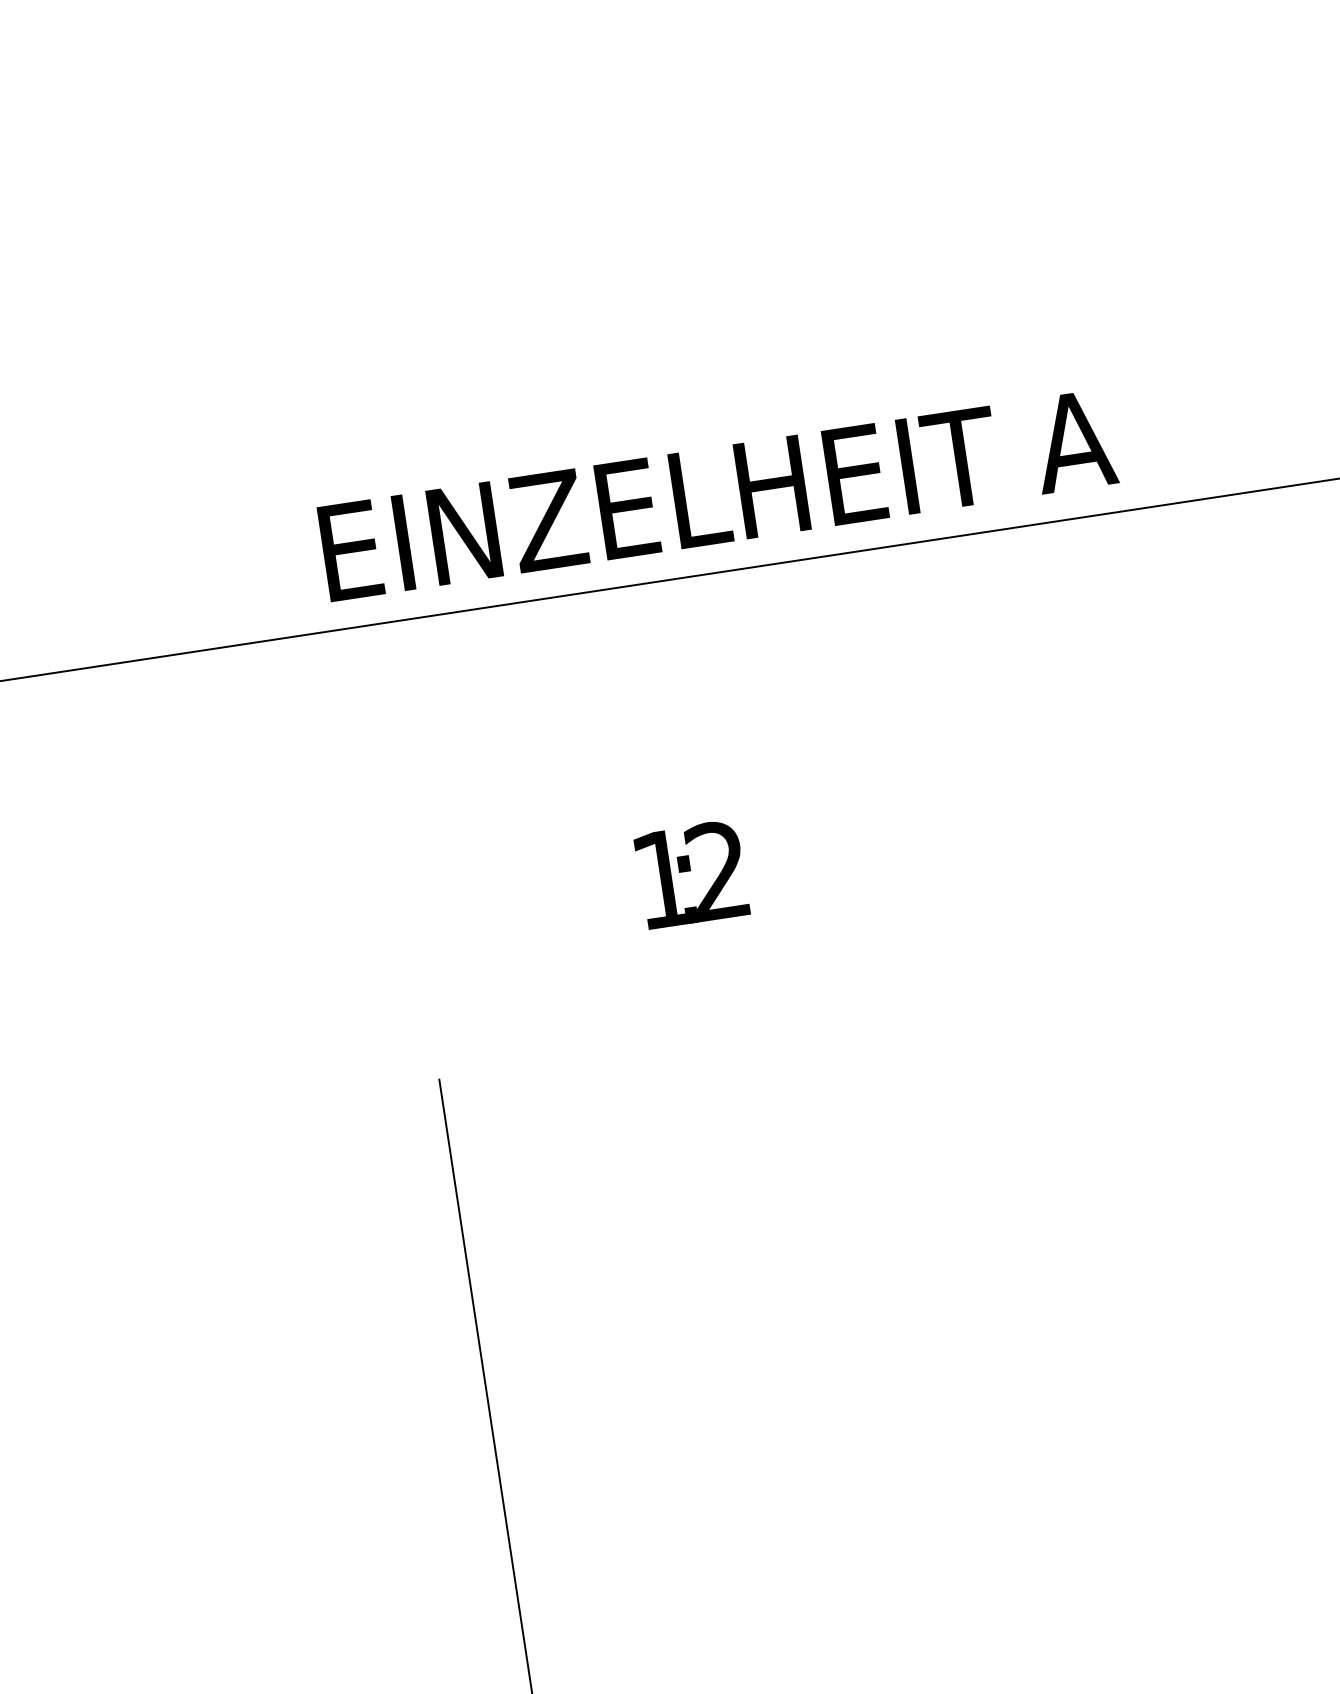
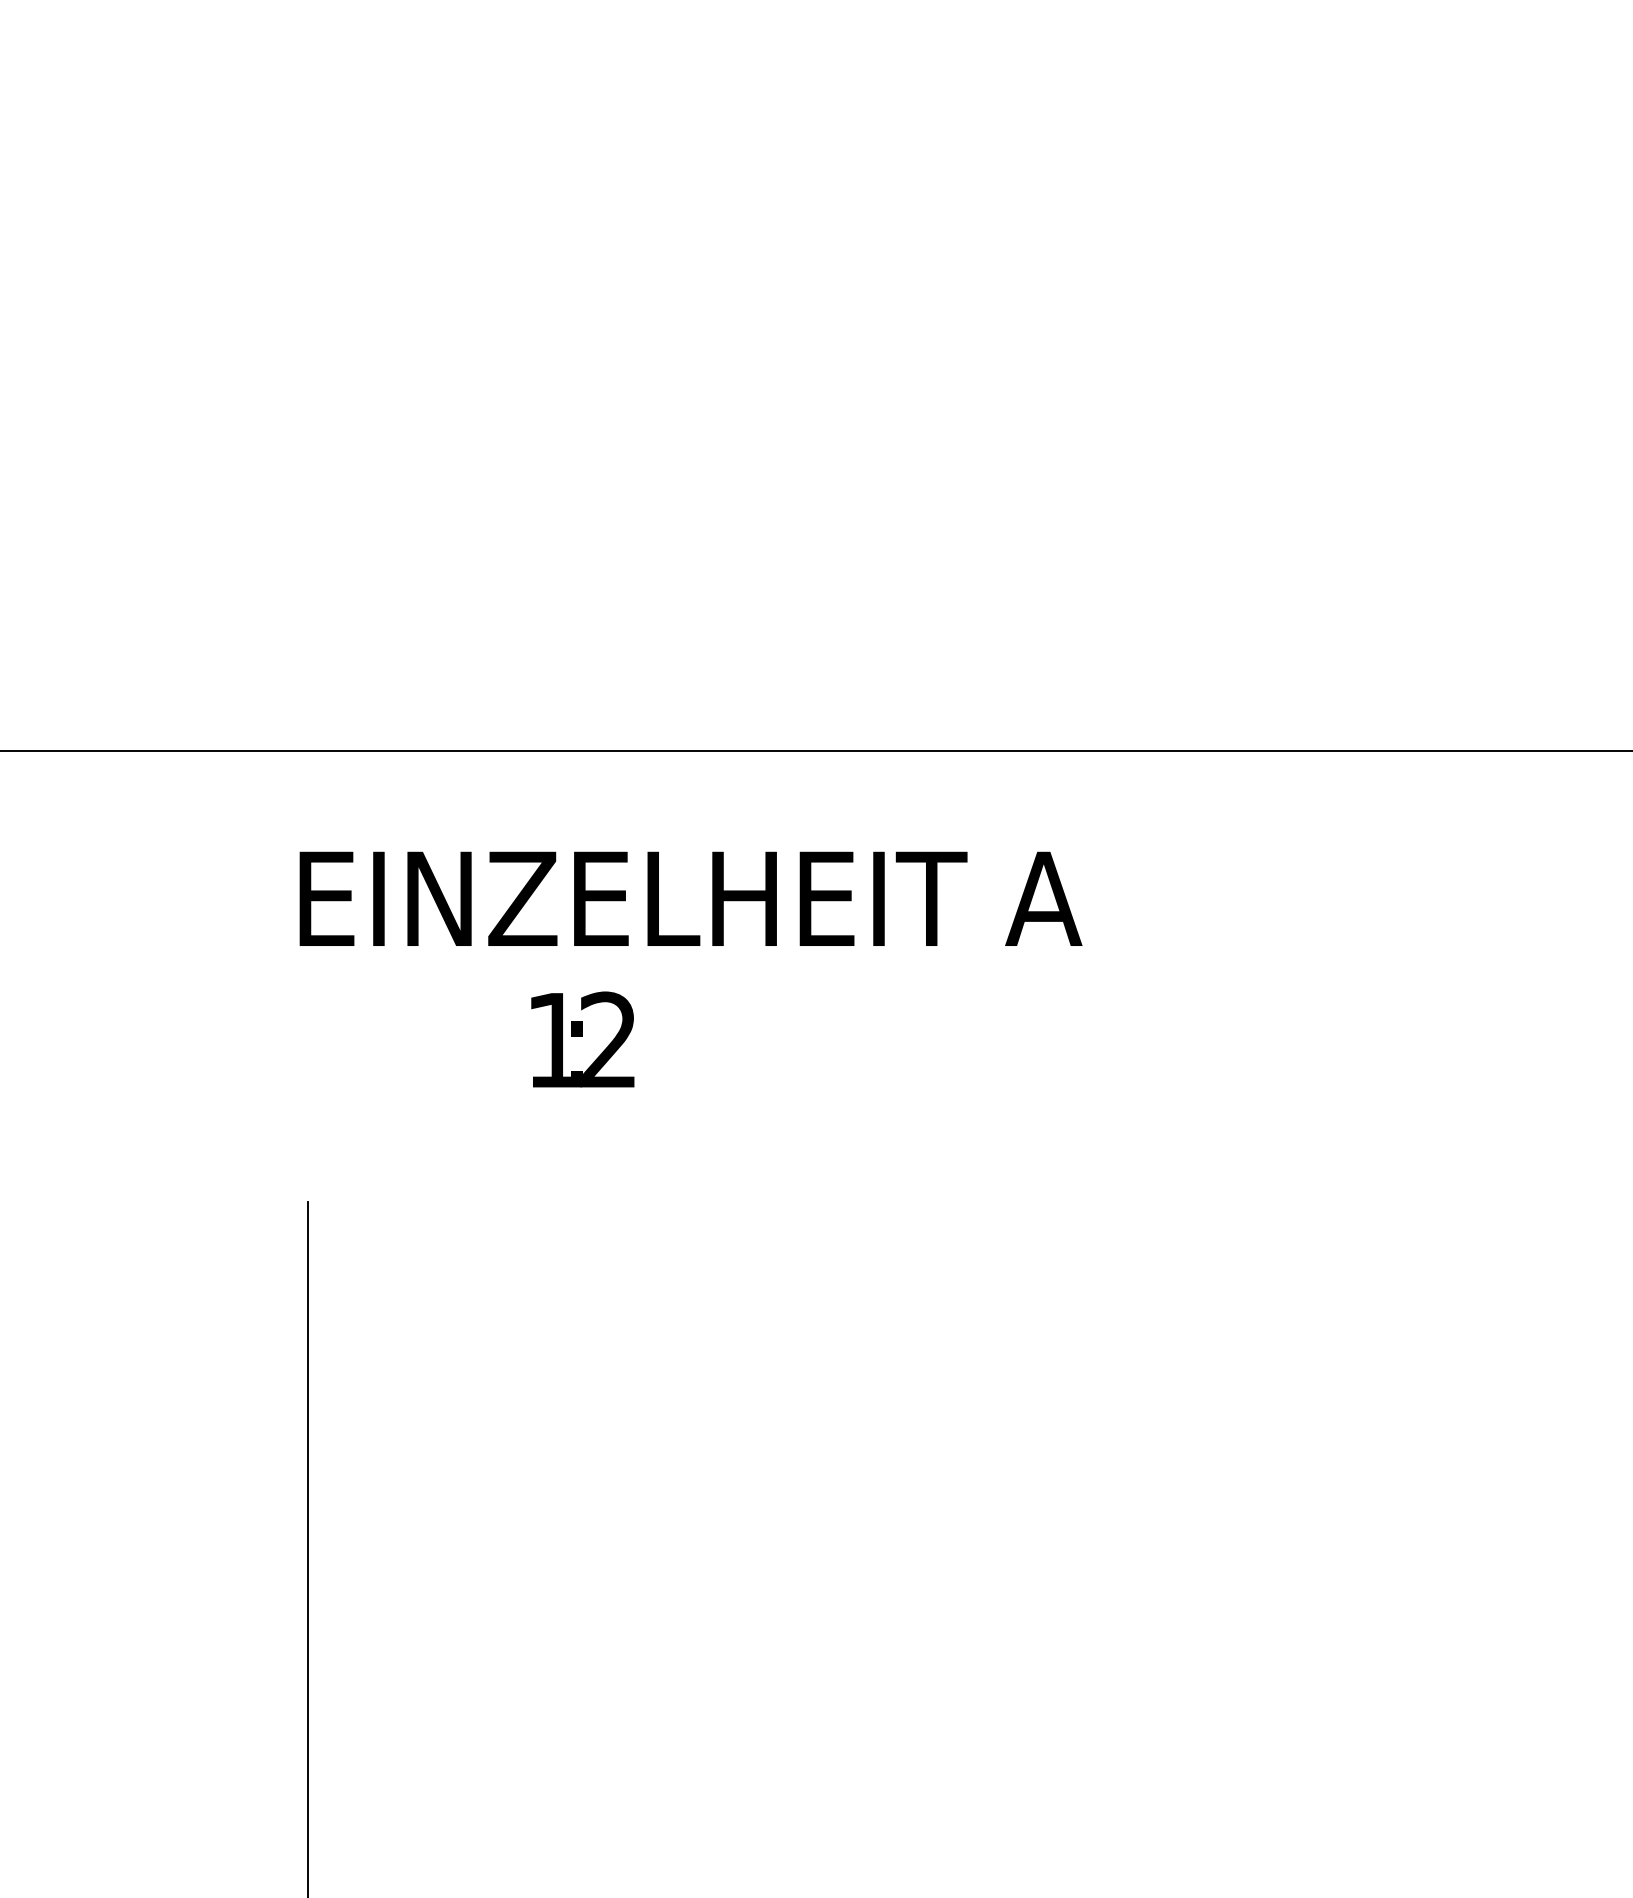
text: (717, 494) -> (690, 898), moved

